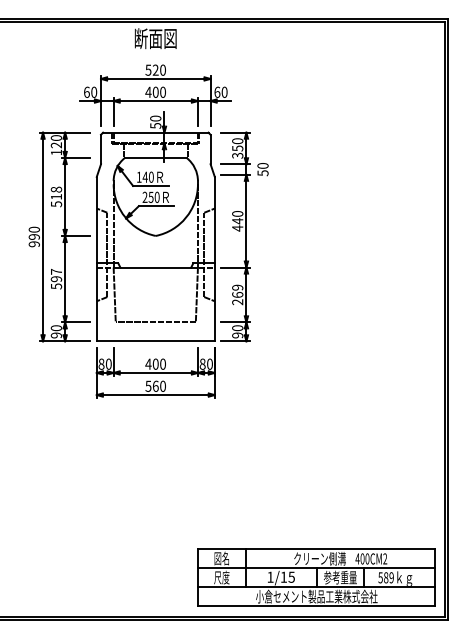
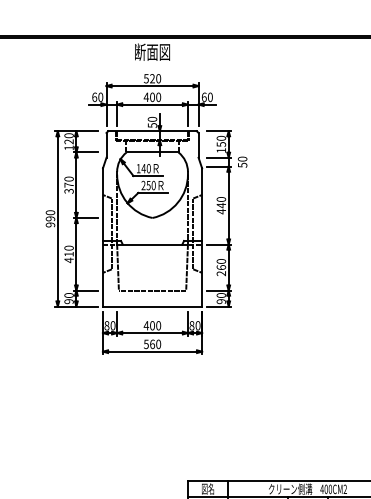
text: (237, 155) -> (221, 150), 350 -> 150
text: (55, 196) -> (68, 184), 518 -> 370
text: (56, 278) -> (69, 253), 597 -> 410
text: (237, 287) -> (221, 261), 269 -> 260

